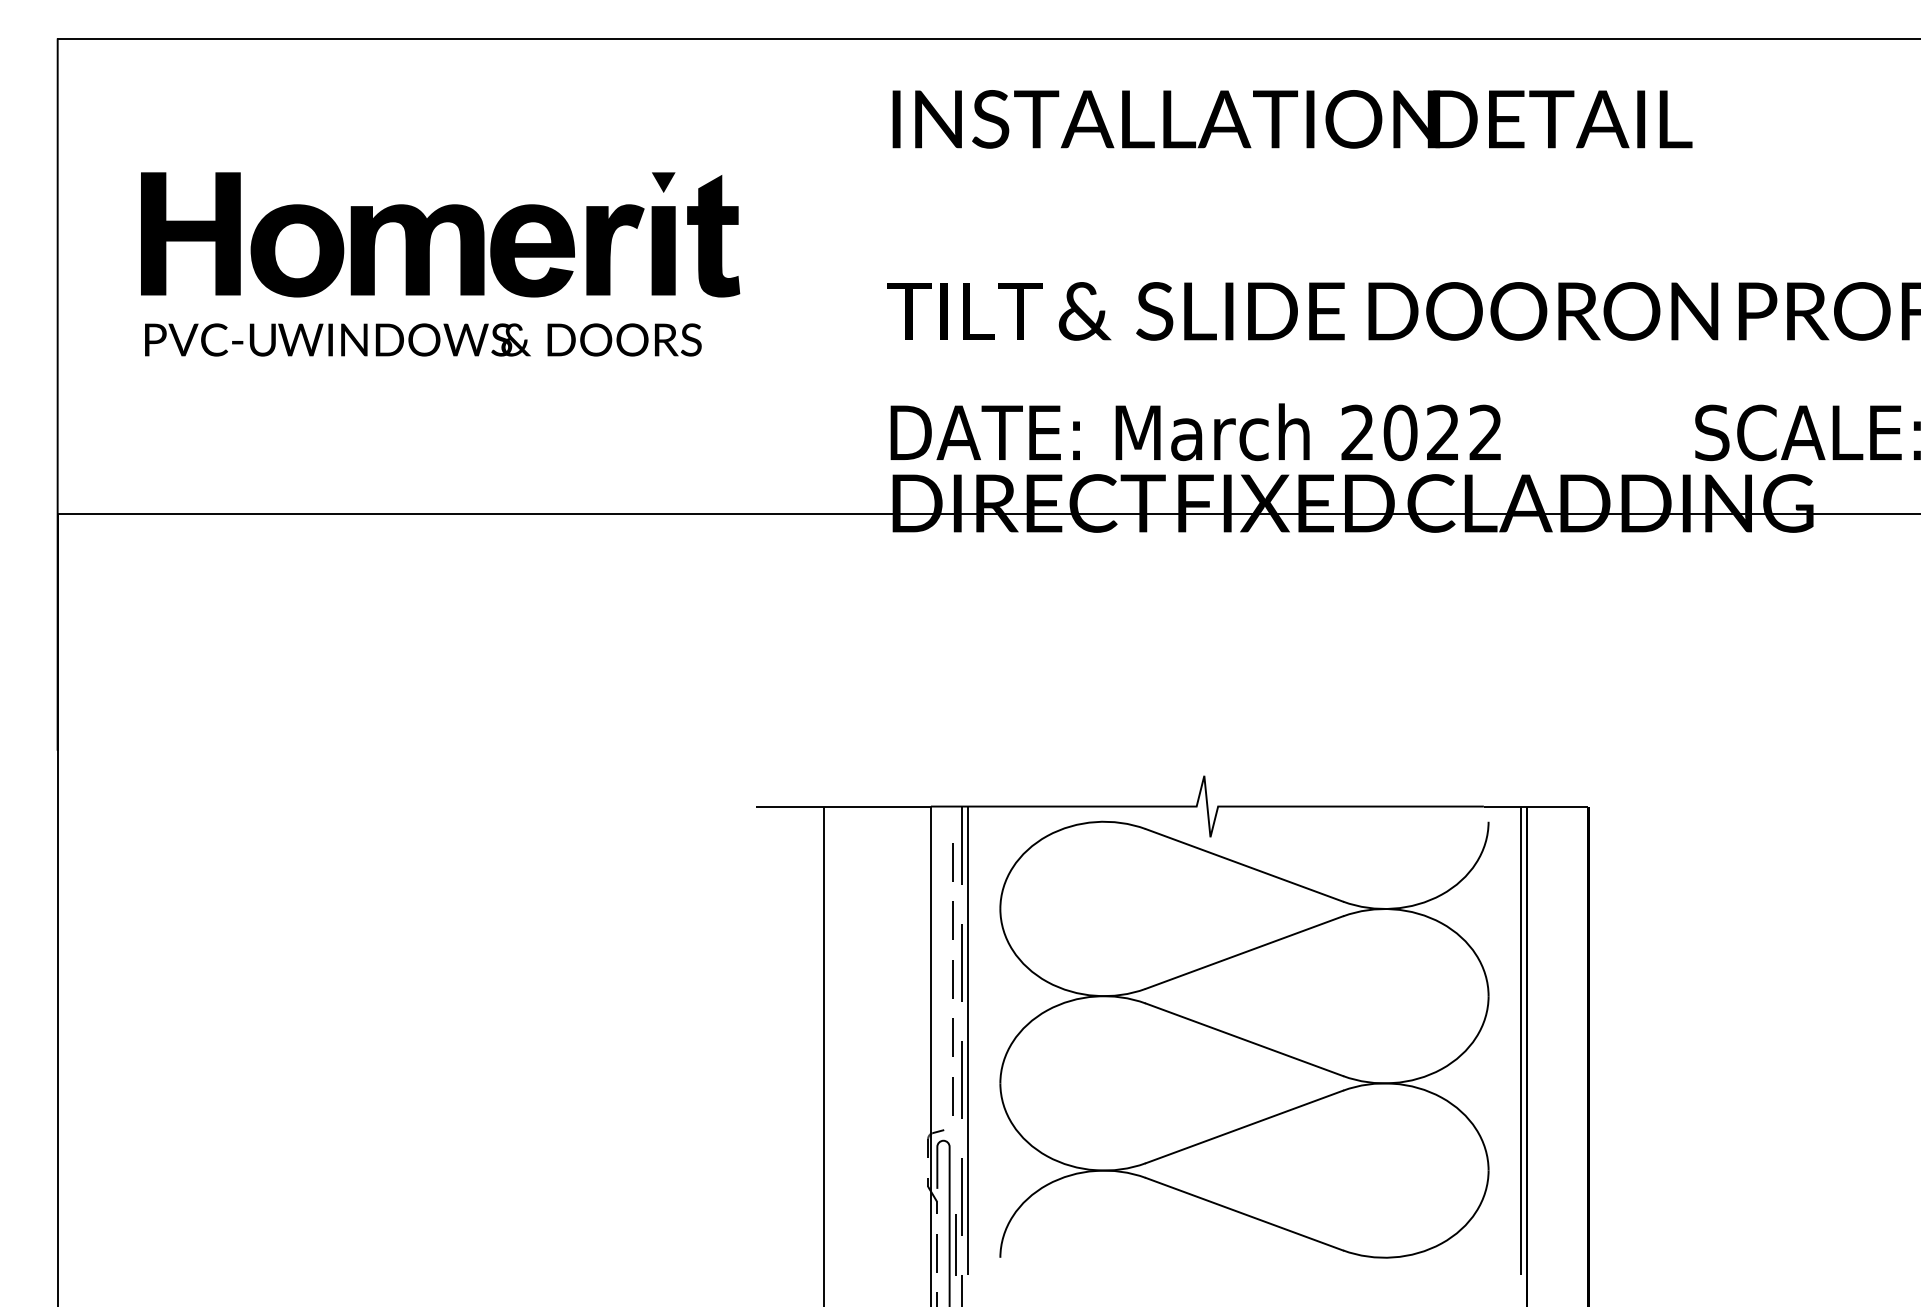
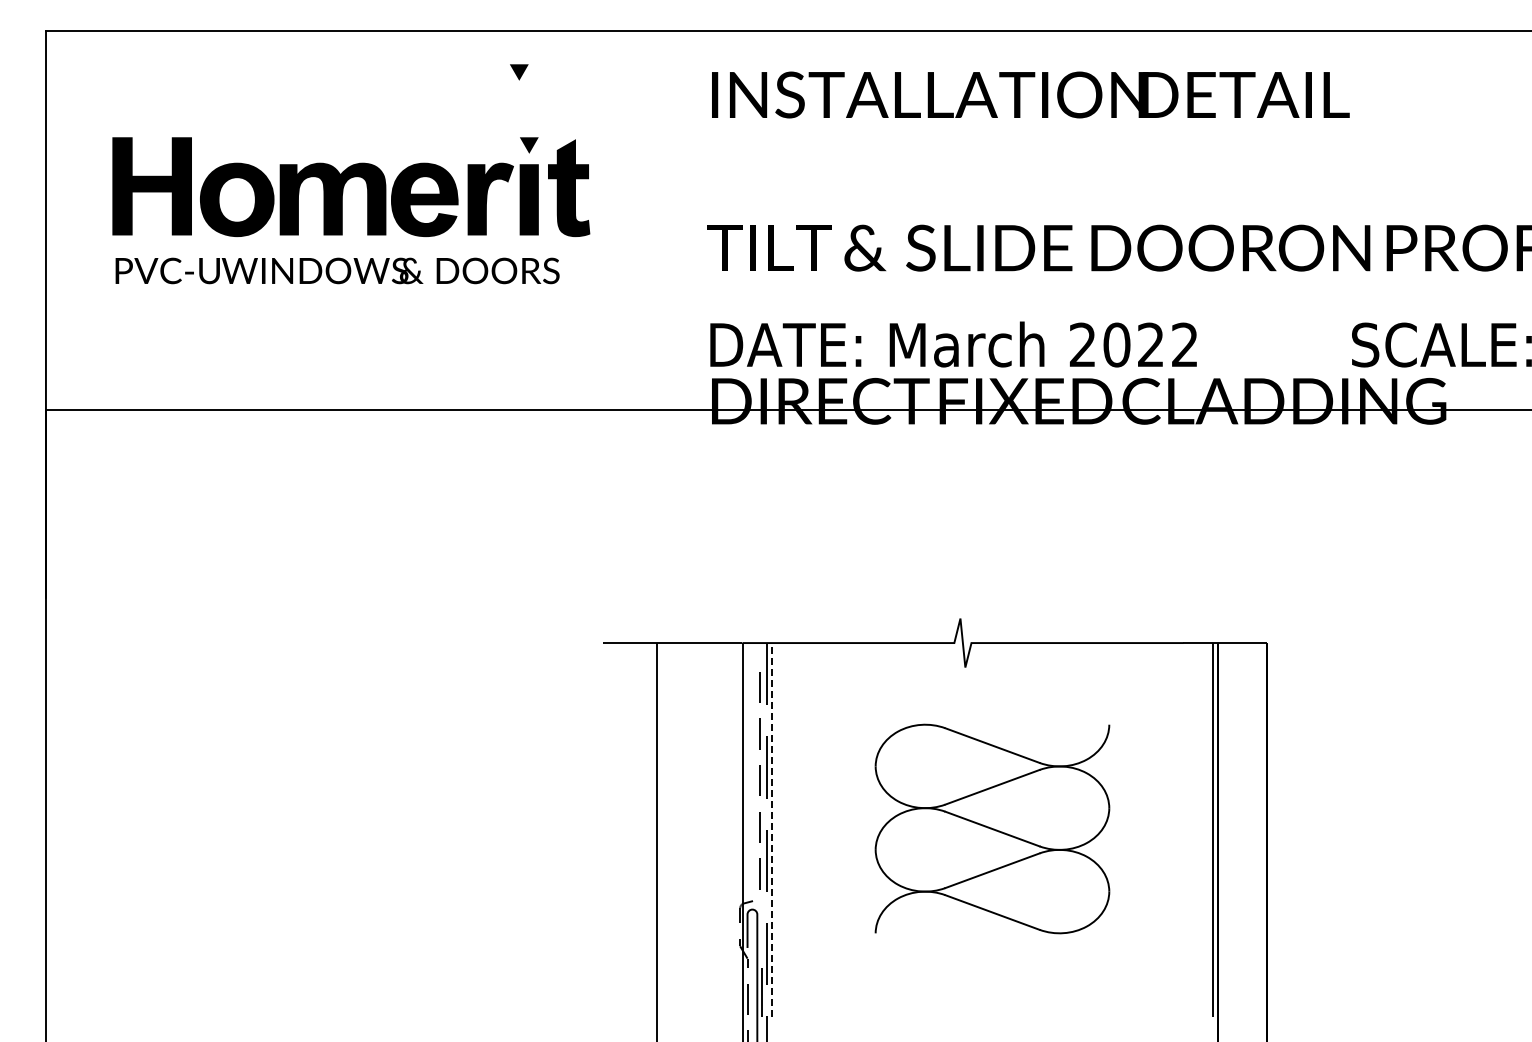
part: (651, 91) -> (519, 72), added
part: (1244, 1039) -> (992, 828), size x0.6
line: (968, 1040) -> (772, 829), solid -> dashed

